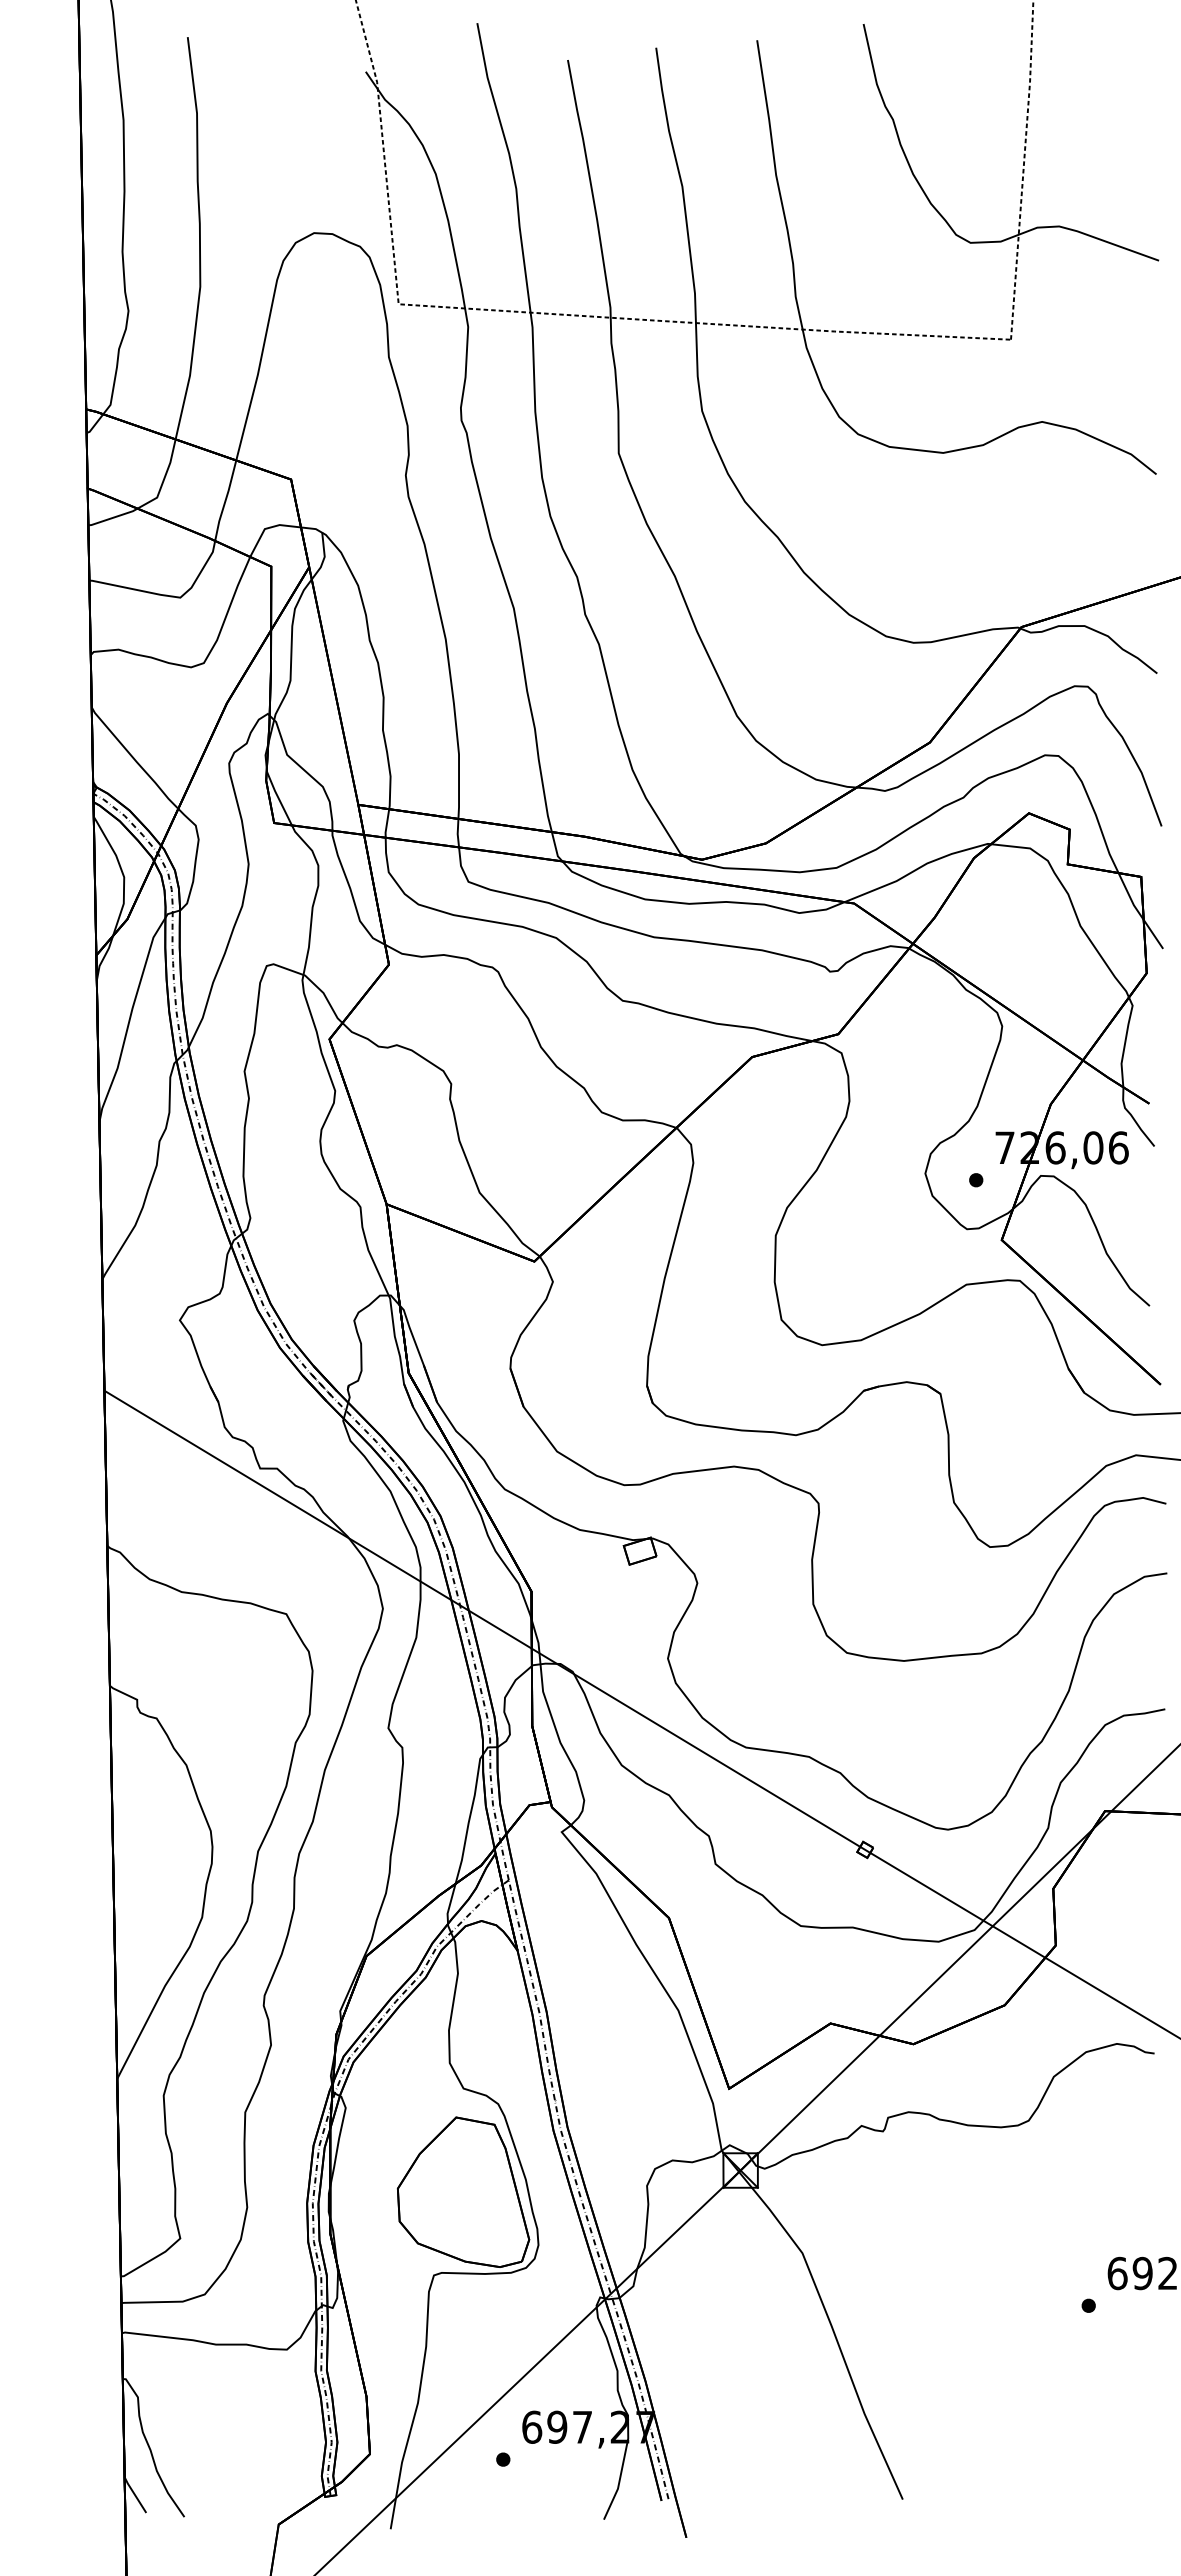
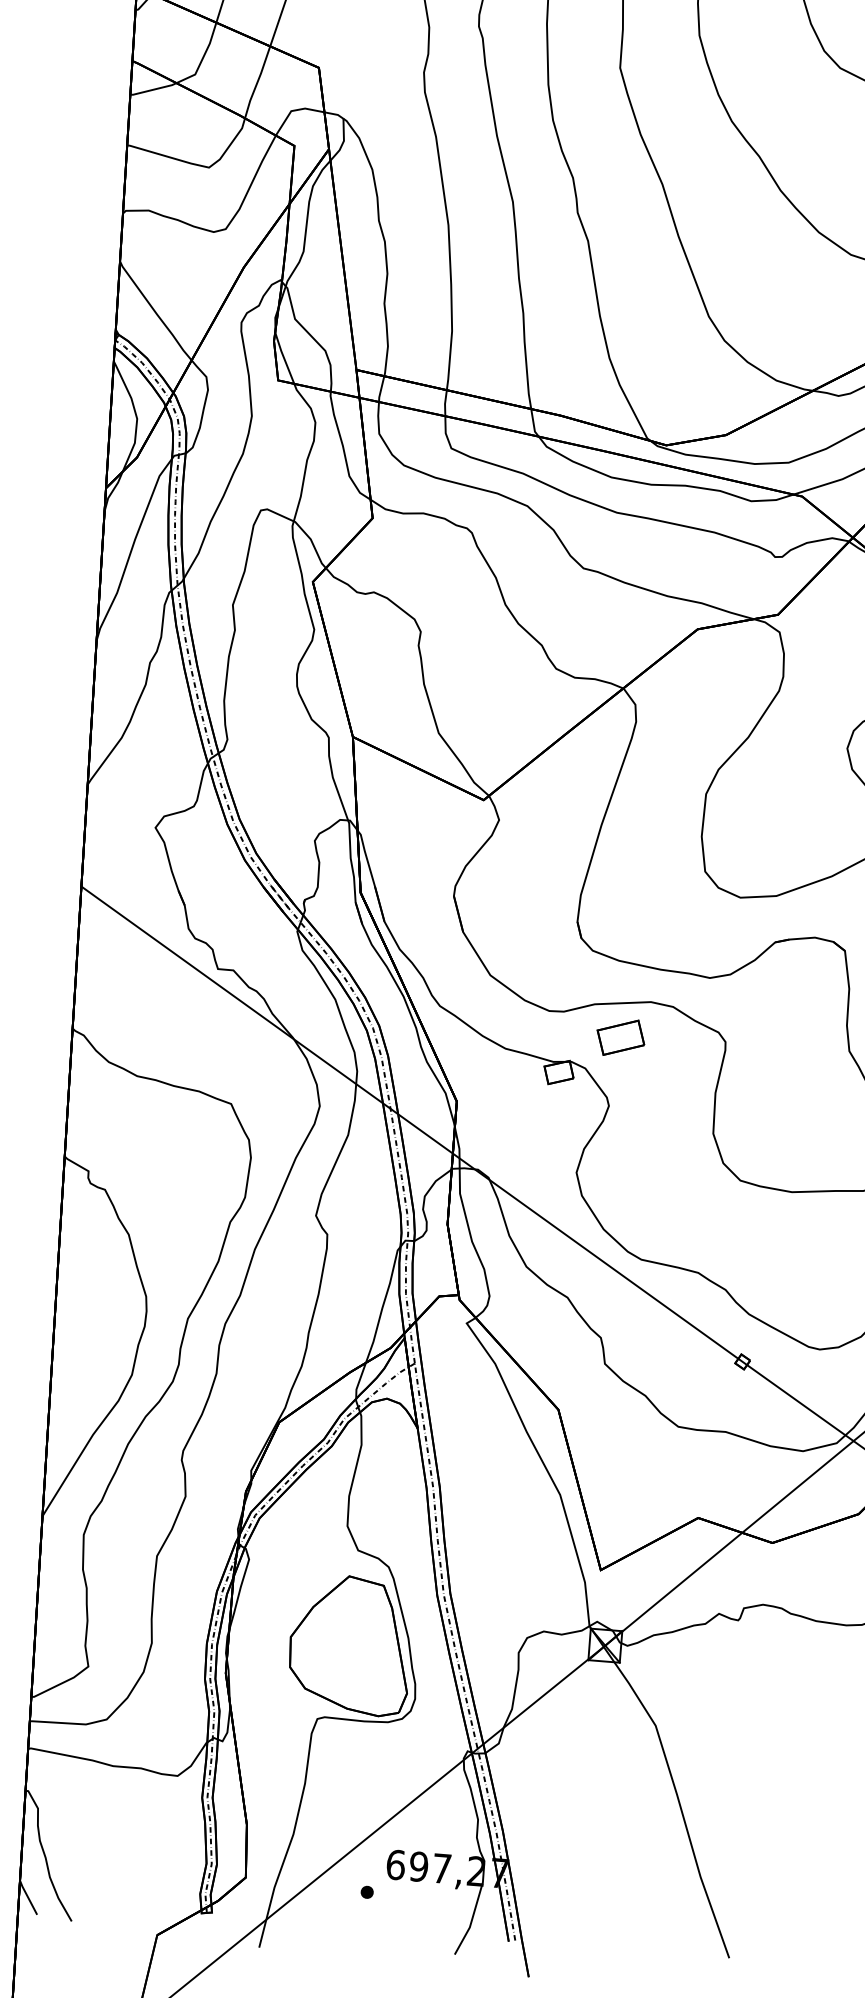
part: (704, 1507) -> (621, 1037), added

